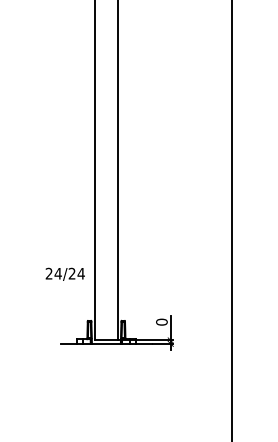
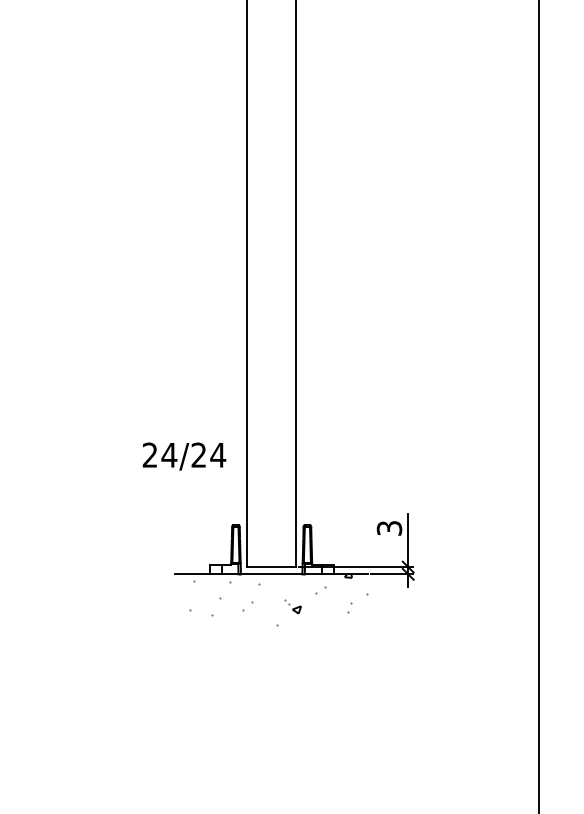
text: (64, 273) -> (182, 454), moved
text: (161, 321) -> (388, 526), 0 -> 3
hatch: (109, 355) -> (278, 599), added

